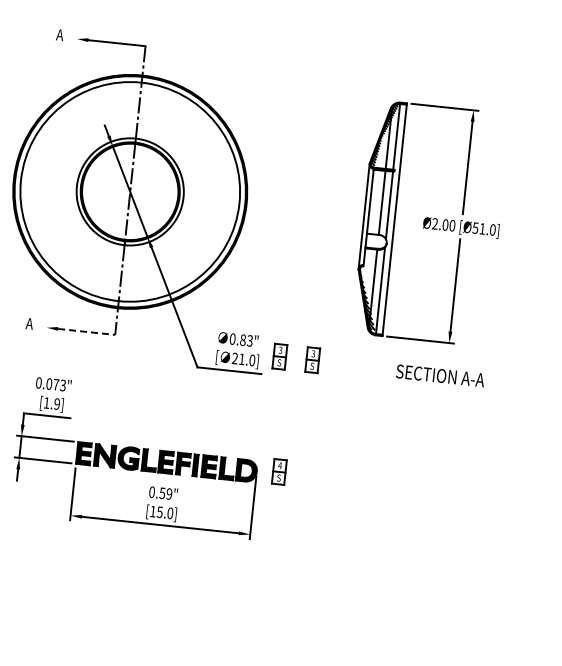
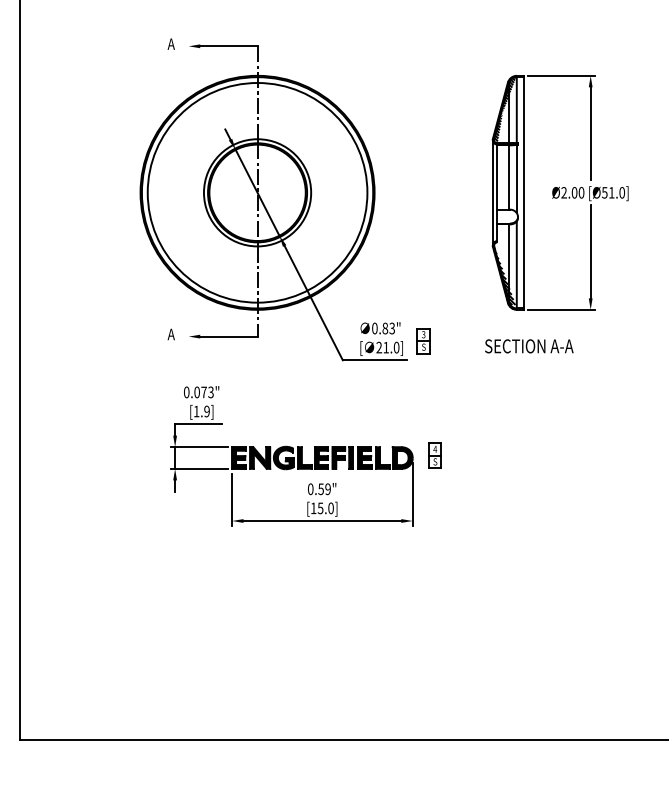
line: (86, 331) -> (228, 336), dashed -> solid
part: (312, 360) -> (456, 341), removed
text: (440, 376) -> (529, 346), moved

